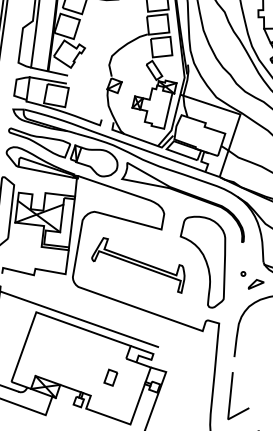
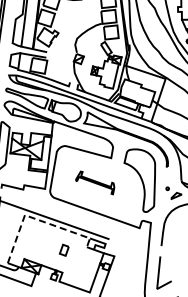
part: (137, 264) -> (94, 182), size x0.6
line: (55, 319) -> (38, 220), solid -> dashed
part: (109, 376) -> (63, 249), moved

